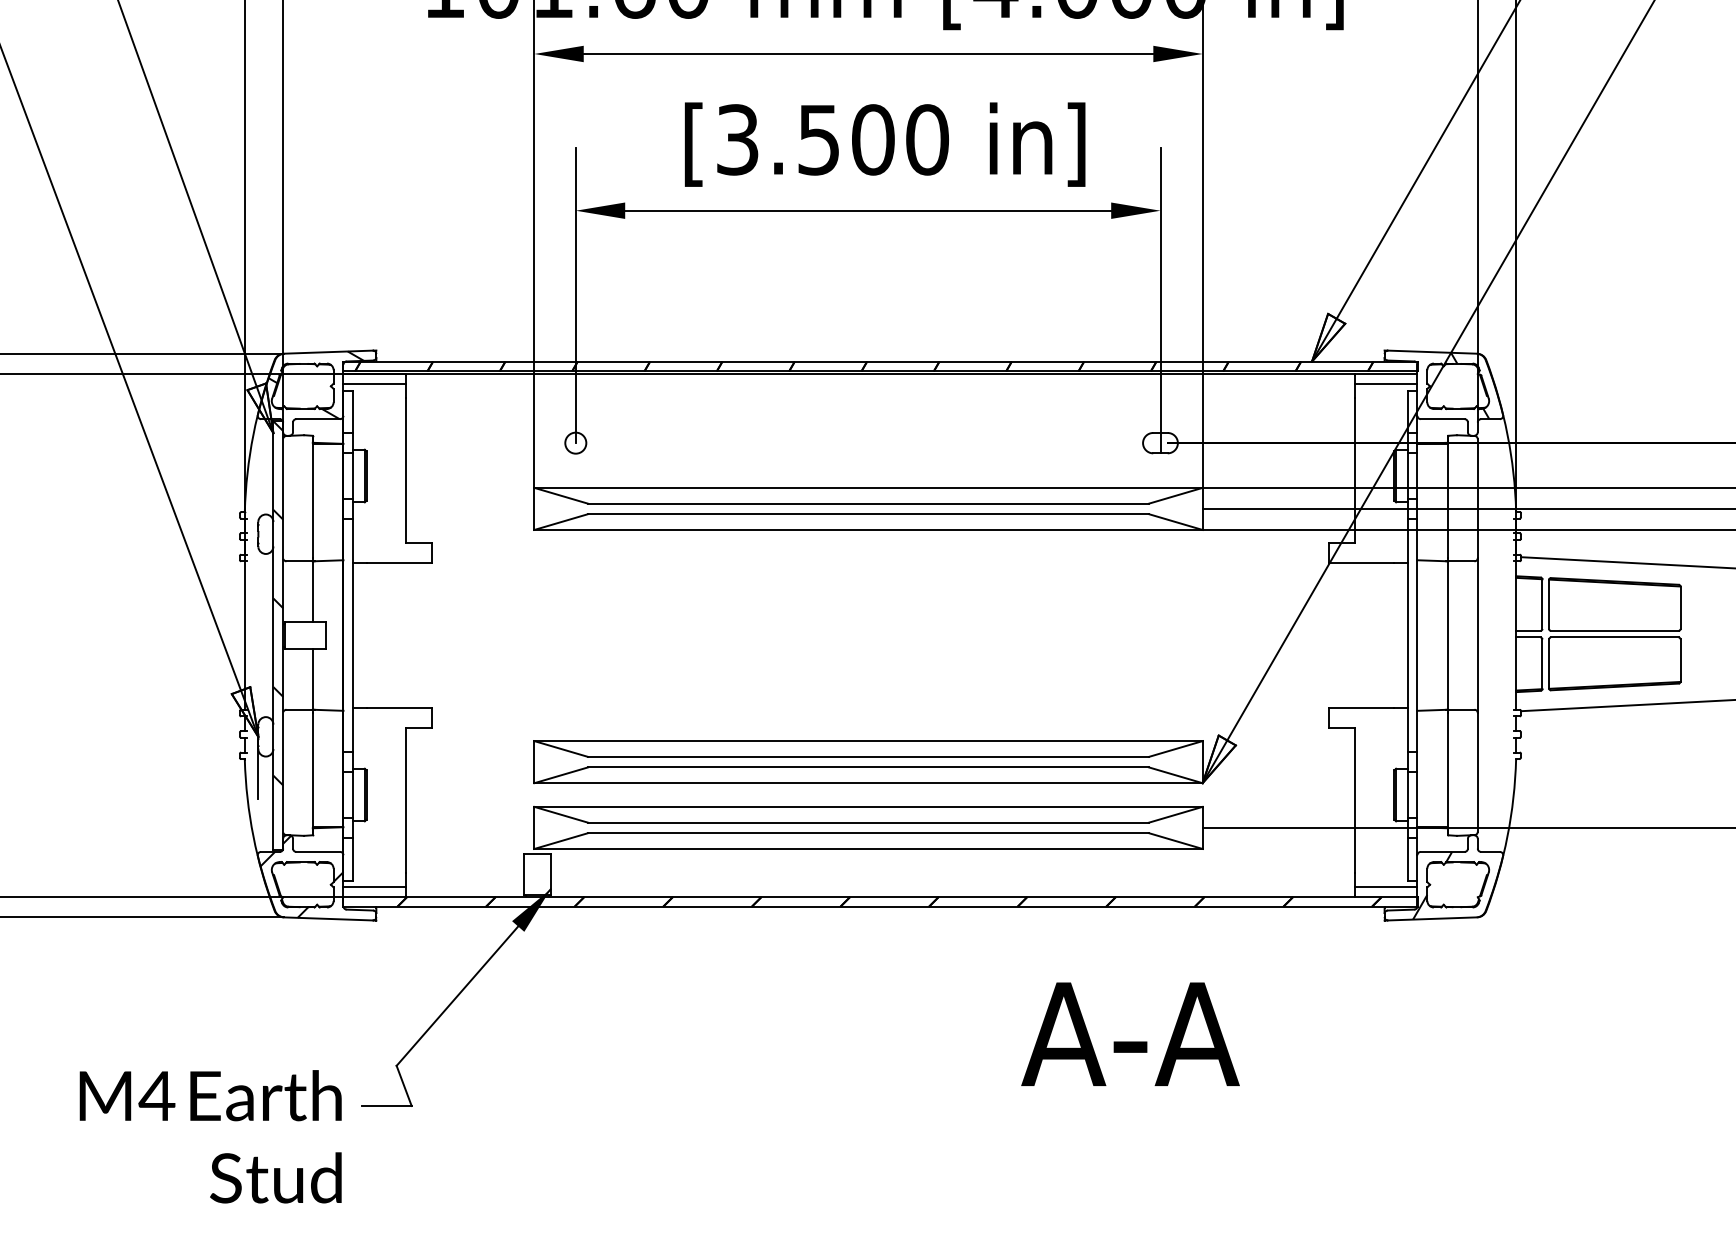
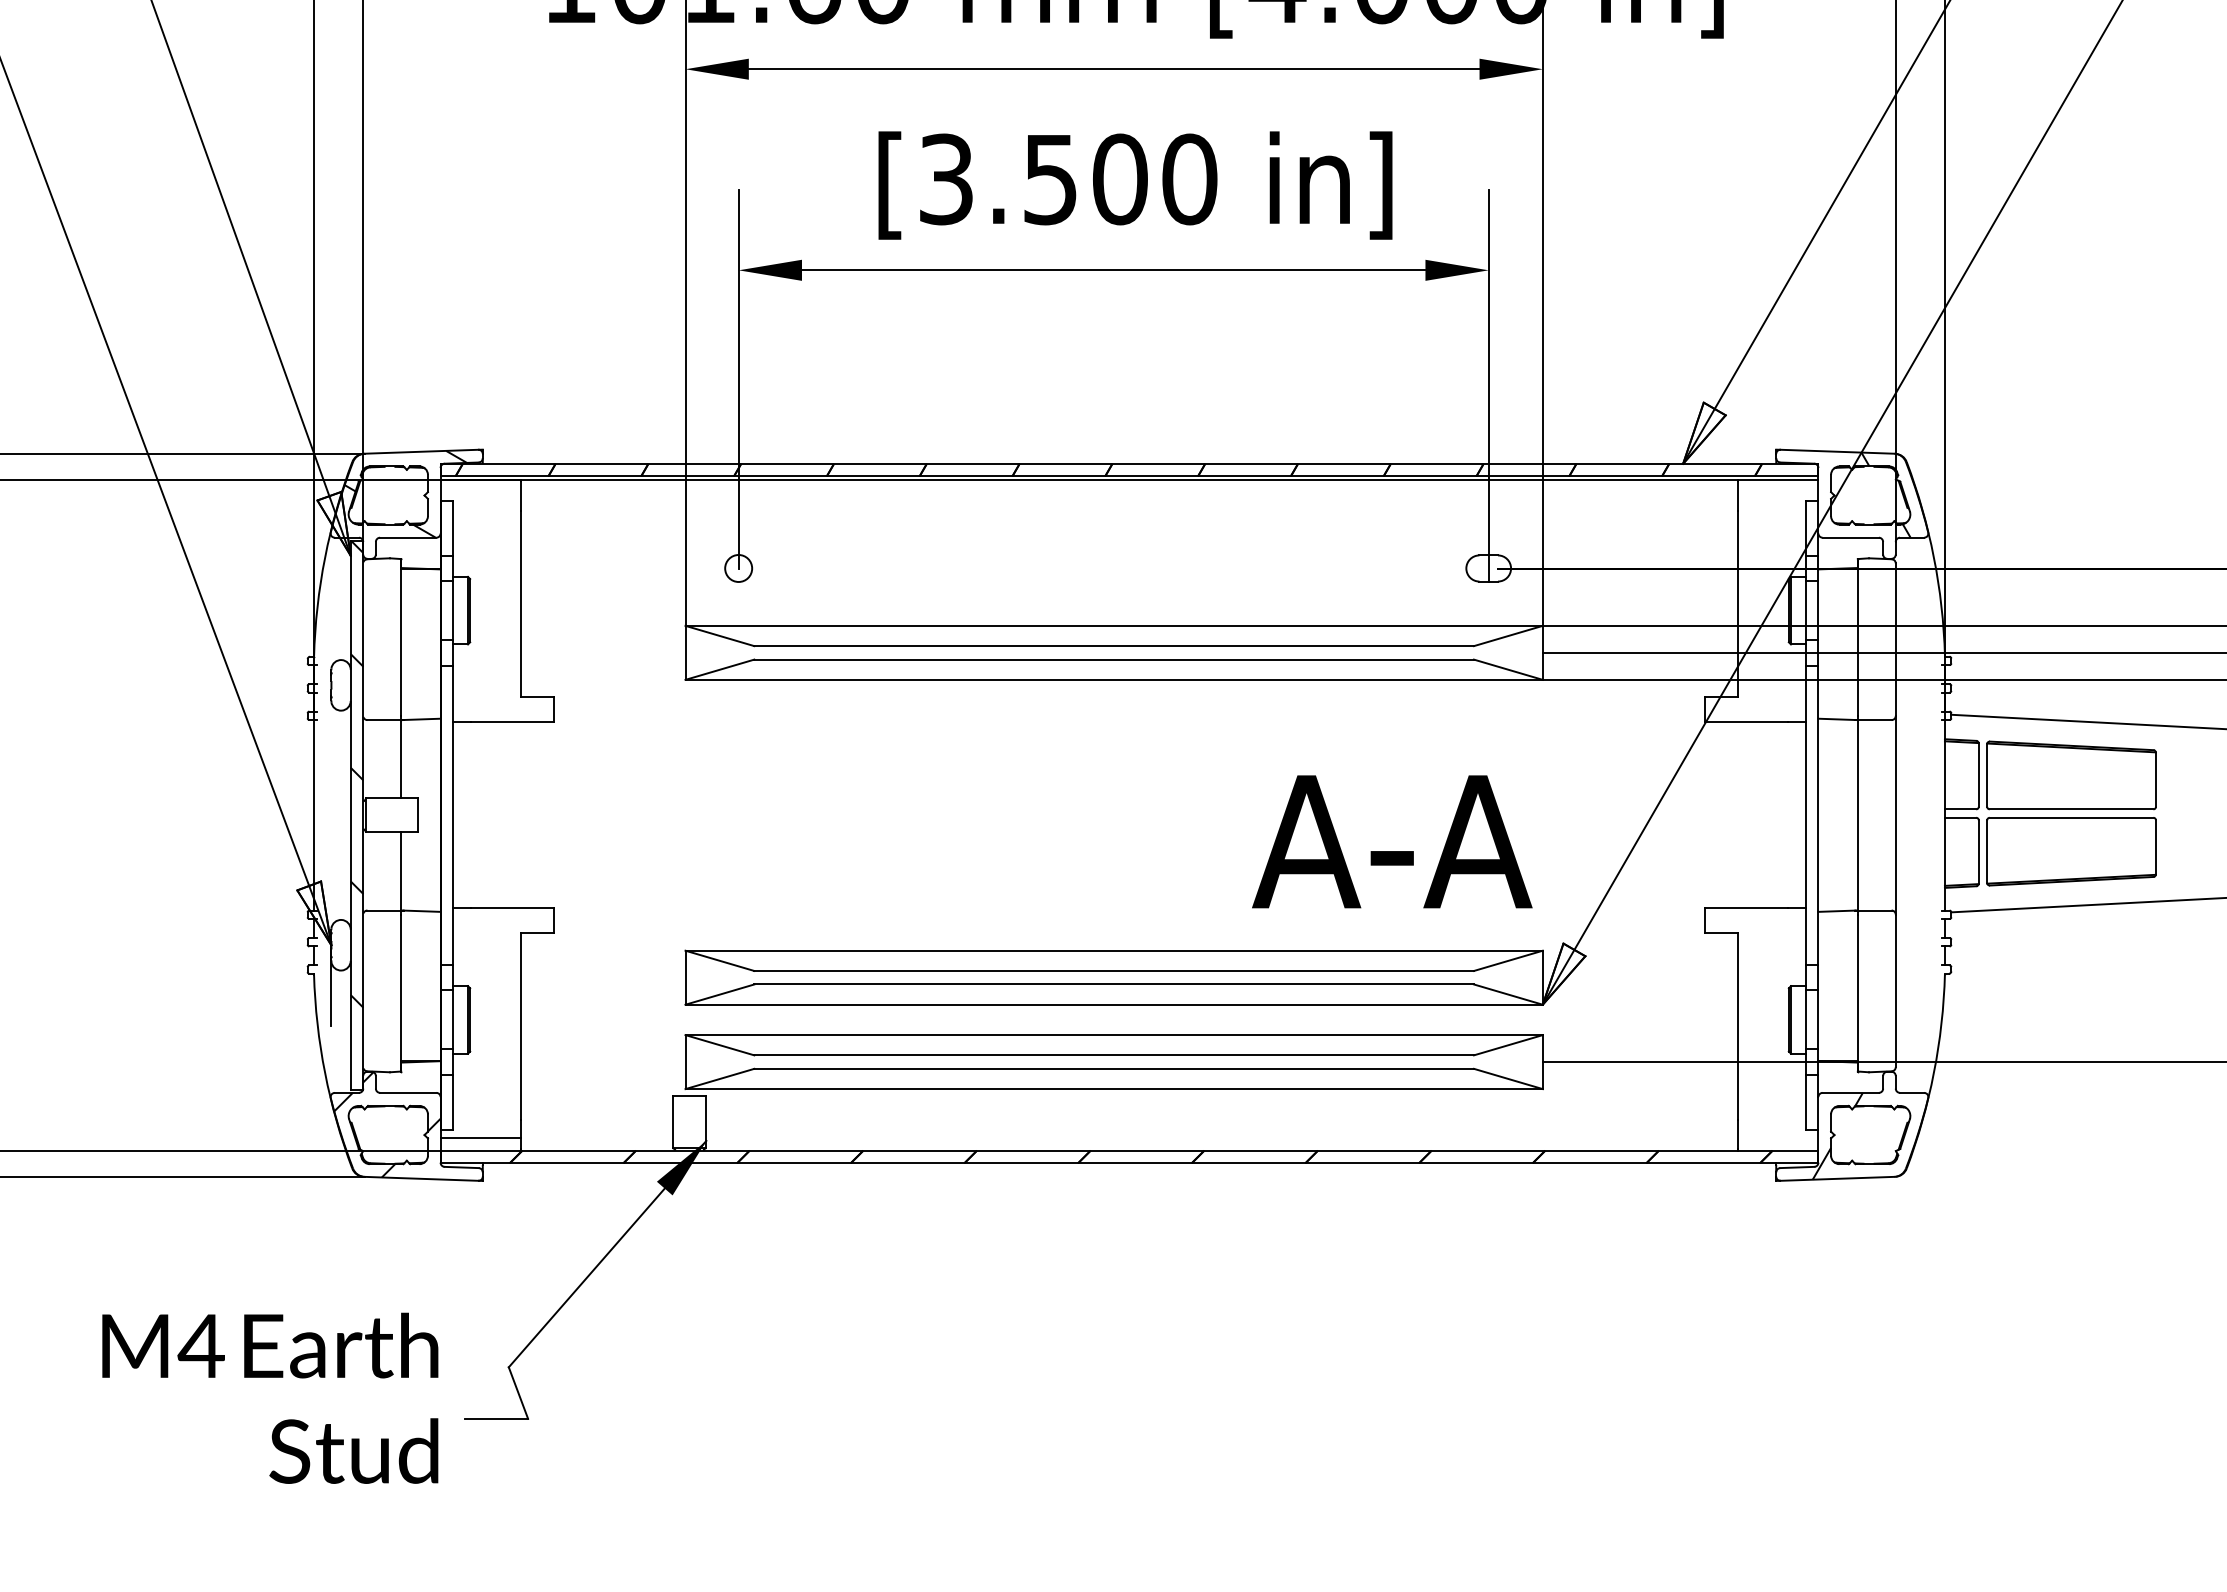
line: (374, 383) -> (480, 492), removed
line: (1386, 383) -> (1778, 492), removed
line: (1386, 887) -> (1778, 1138), removed
text: (1130, 1034) -> (1392, 841), moved
text: (210, 1136) -> (270, 1397), moved

